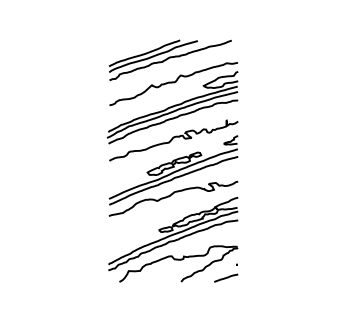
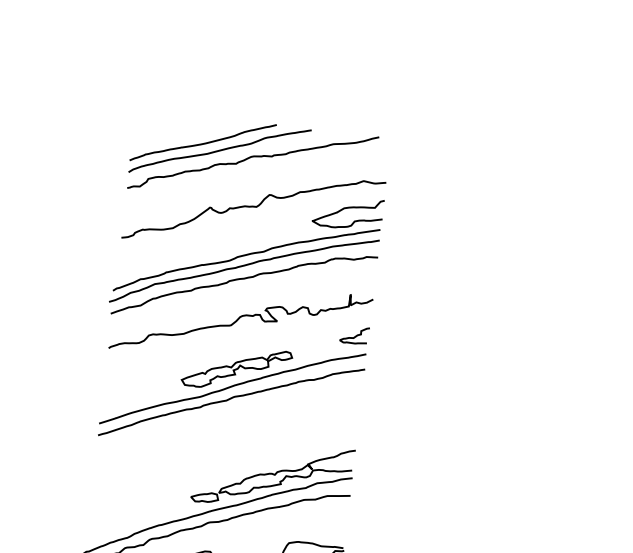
curve: (171, 195) -> (223, 431), removed

